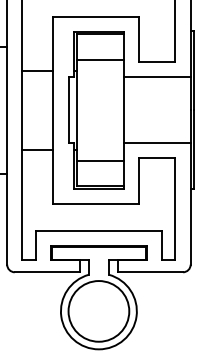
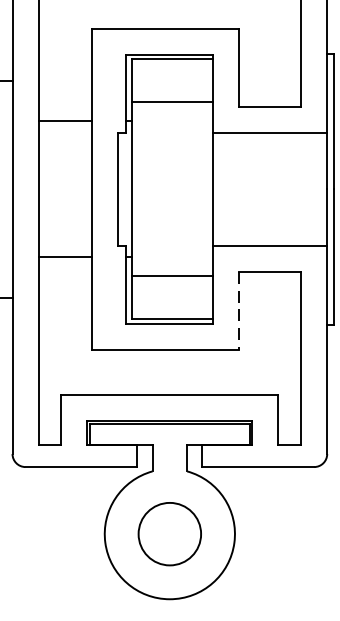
line: (139, 181) -> (239, 311), solid -> dashed
circle: (98, 311) -> (169, 534), size x0.6

